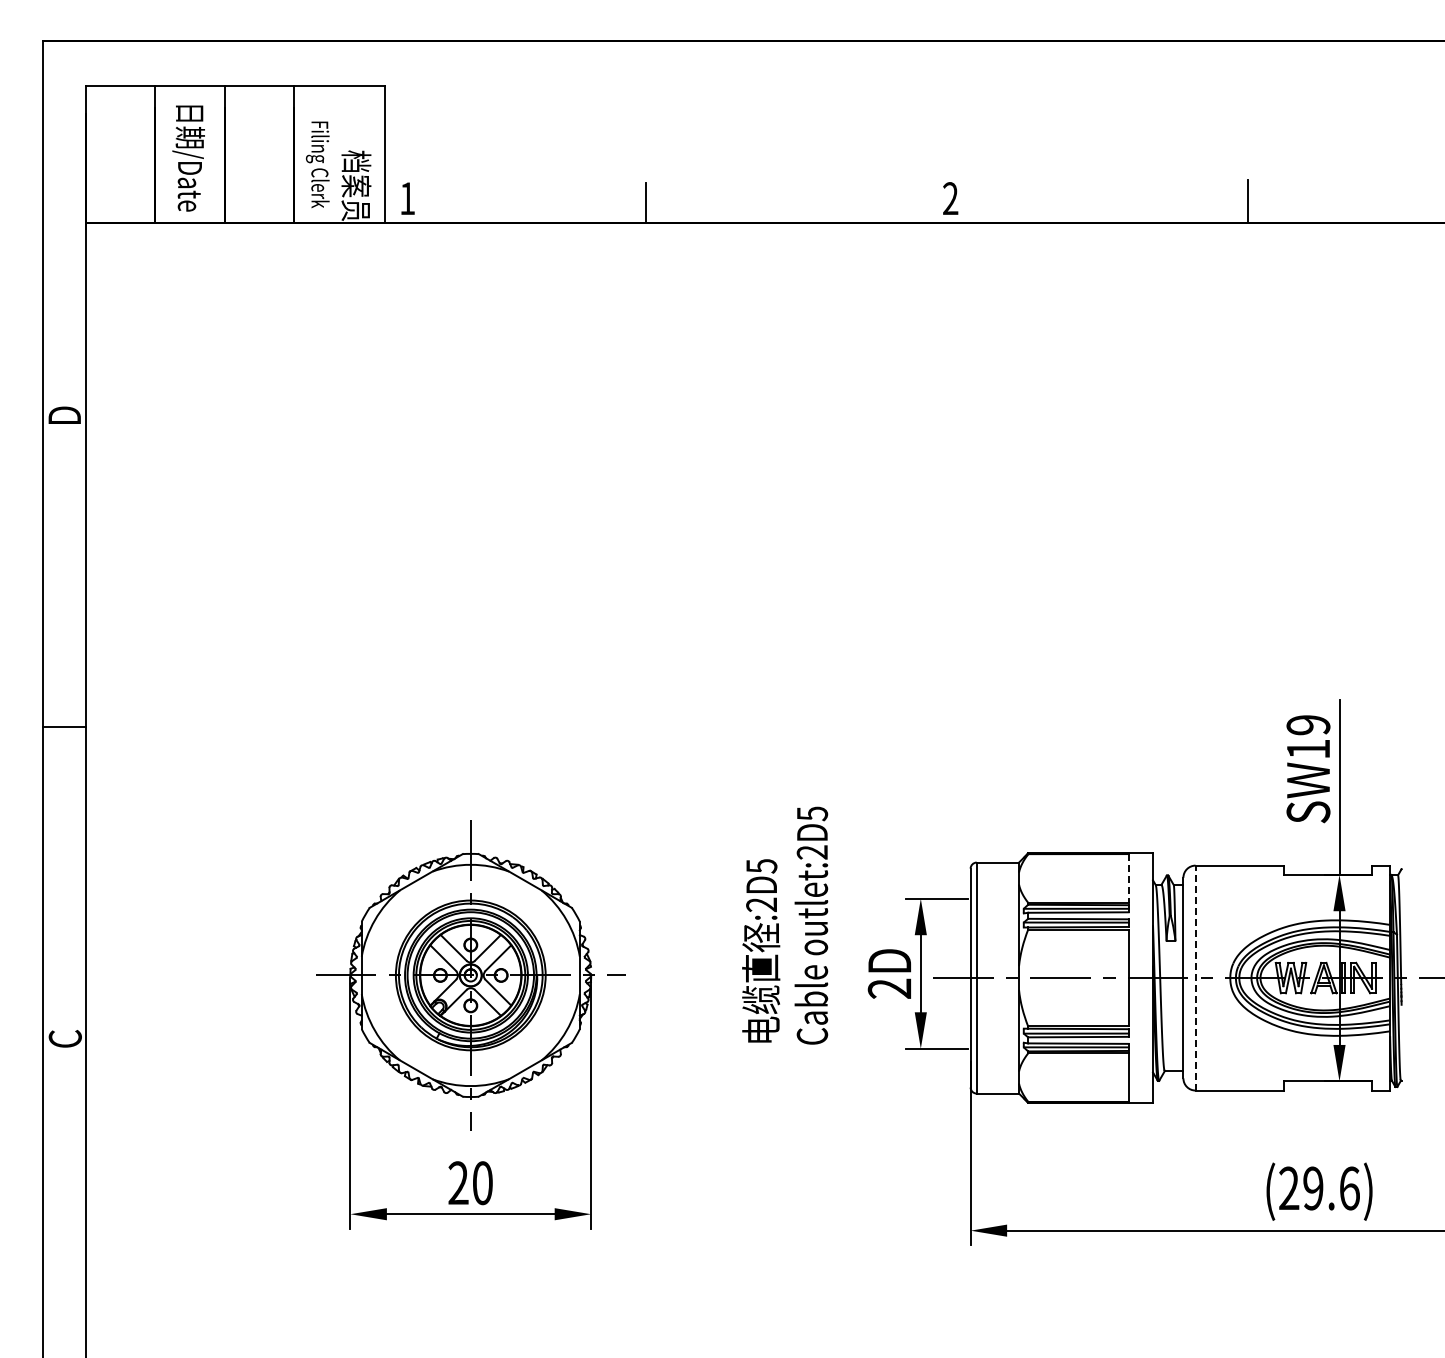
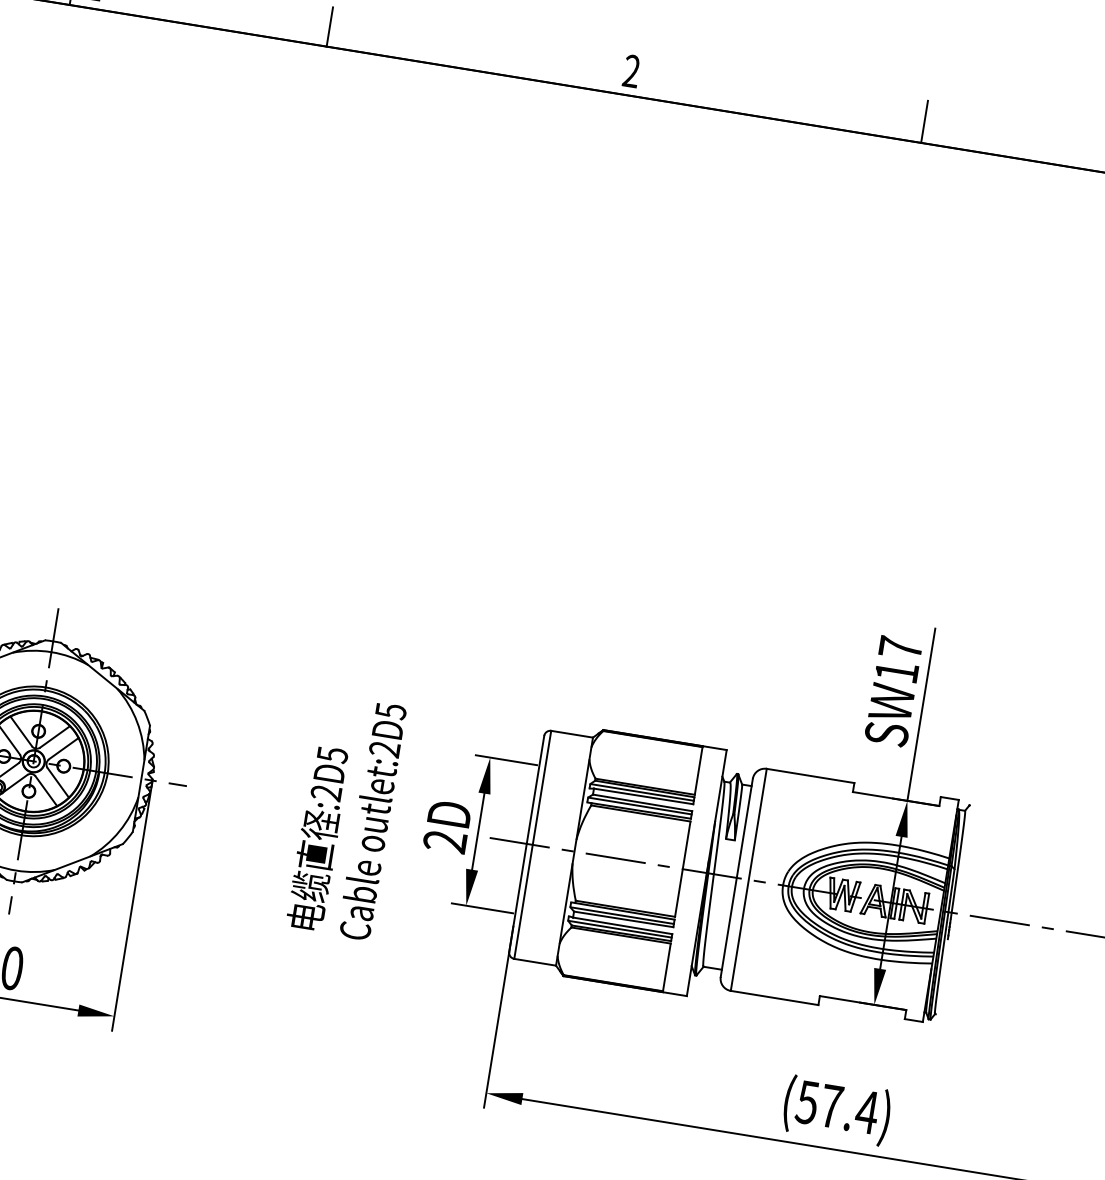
text: (1308, 725) -> (900, 648), SW19 -> SW17
line: (1128, 879) -> (698, 771), dashed -> solid
text: (785, 925) -> (346, 817), moved
line: (1195, 977) -> (748, 879), dashed -> solid
text: (1319, 1188) -> (837, 1107), (29.6) -> (57.4)

